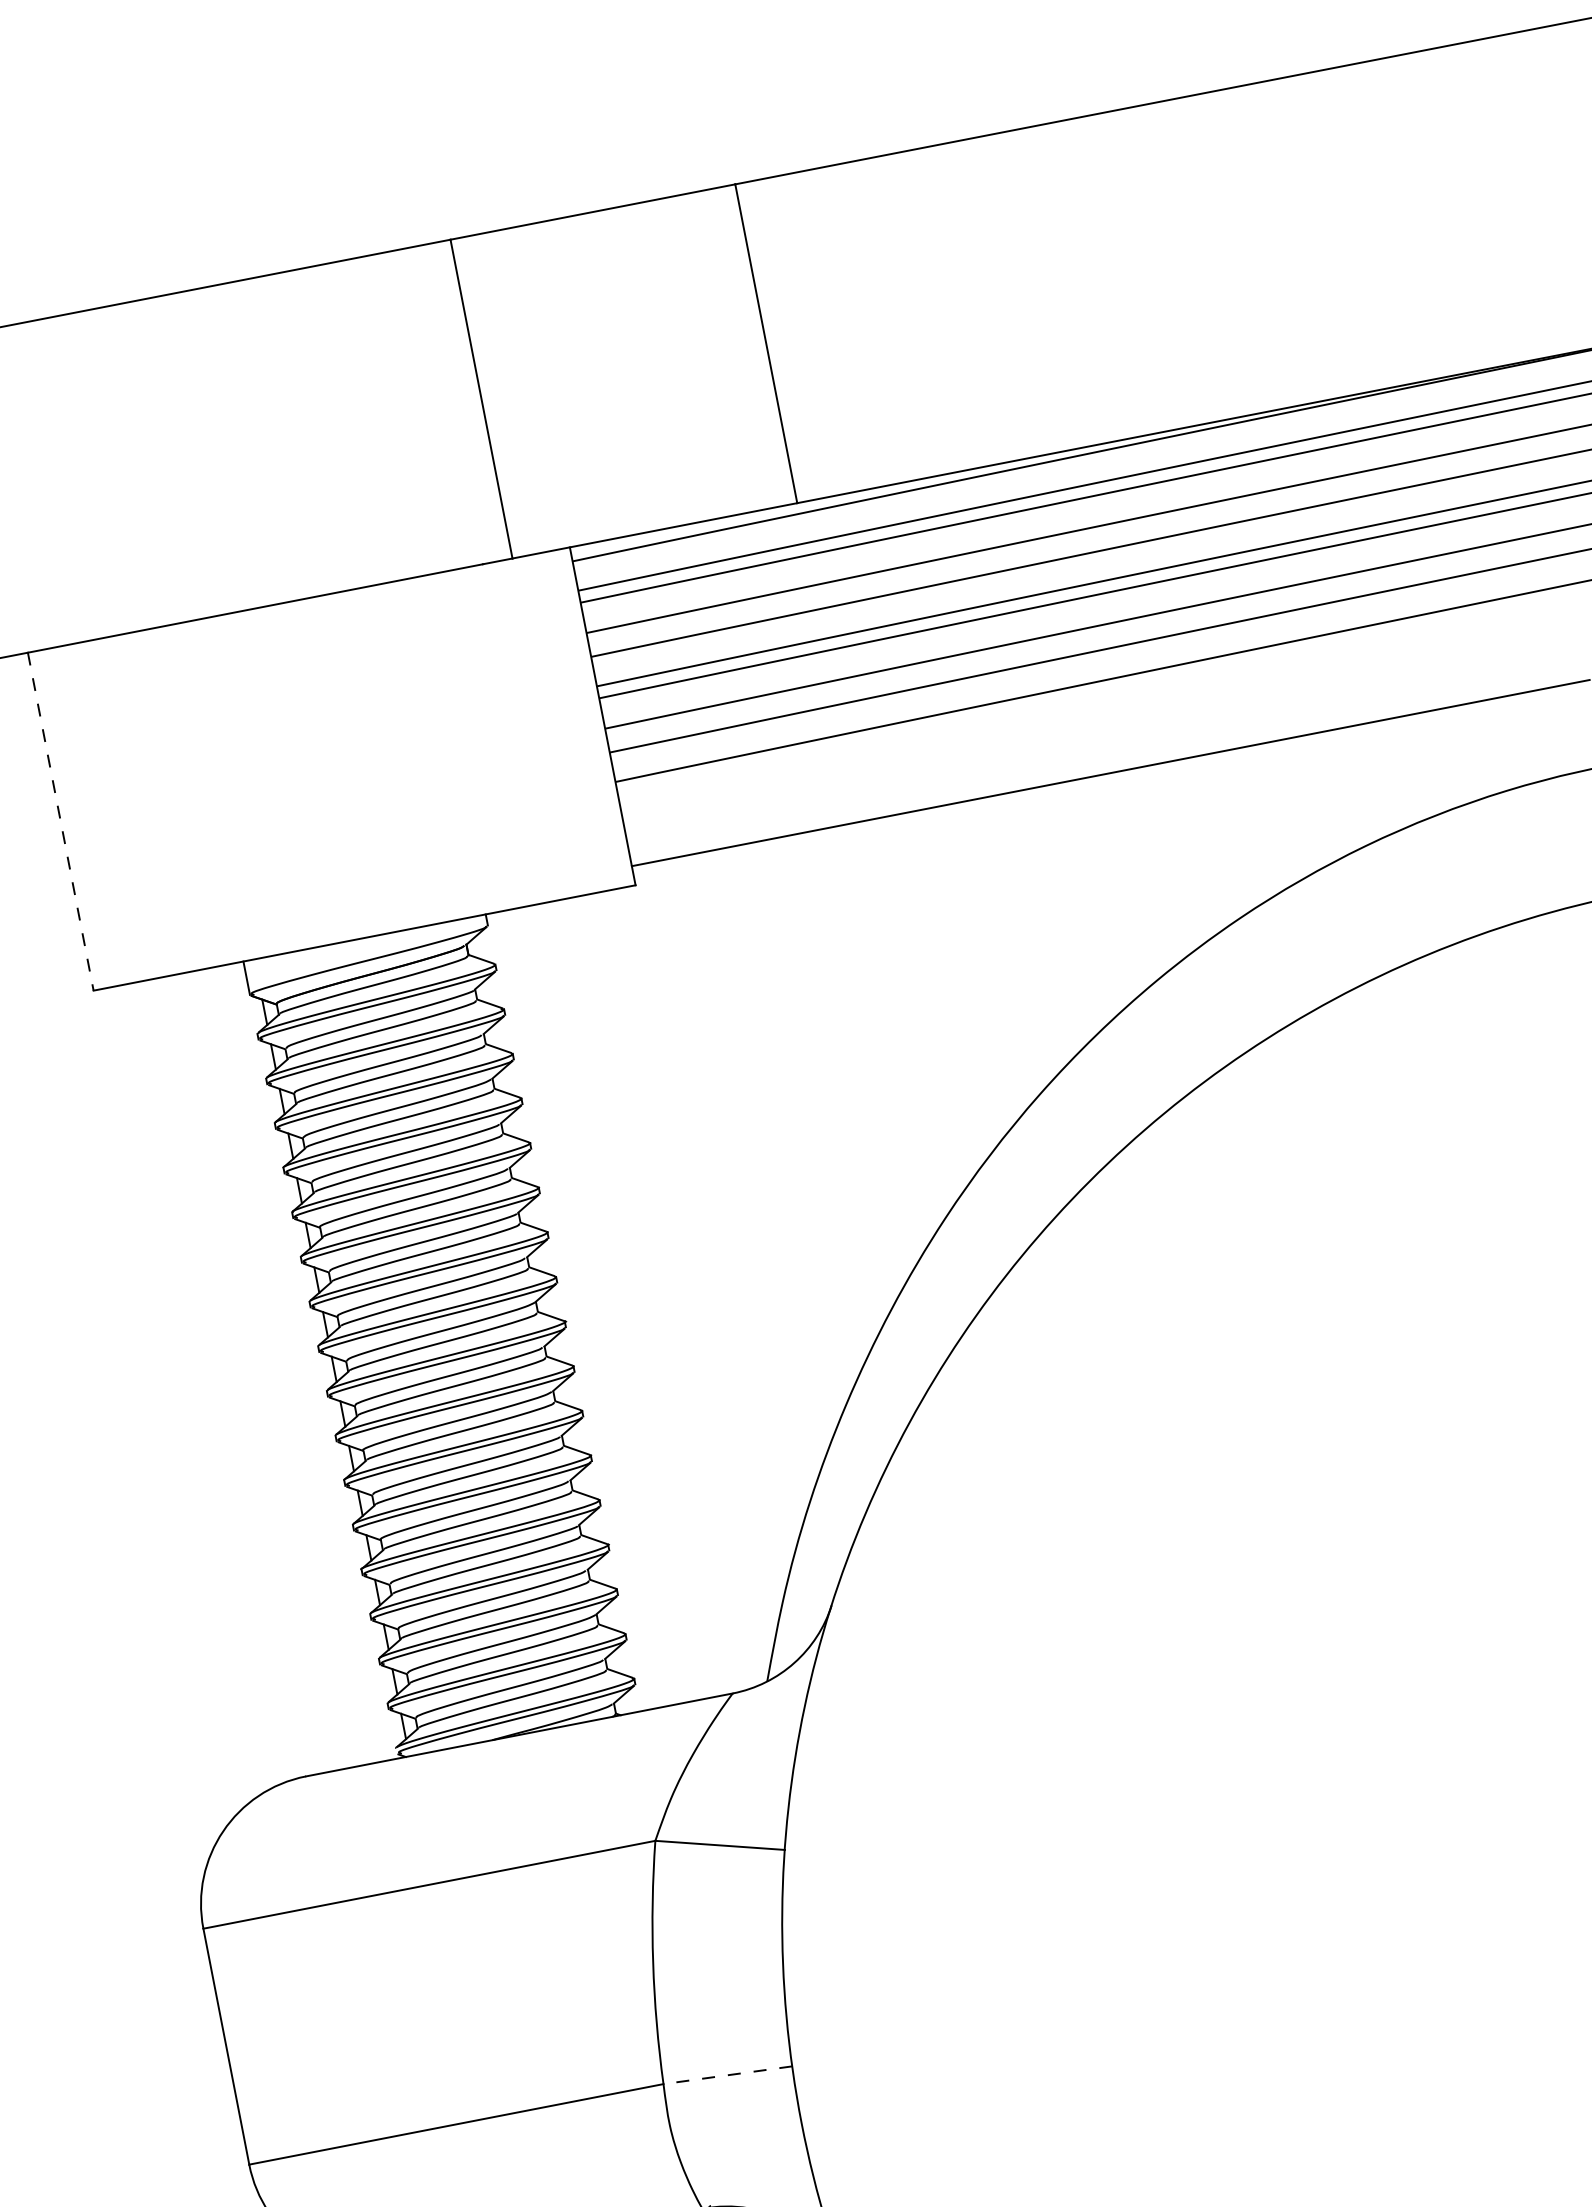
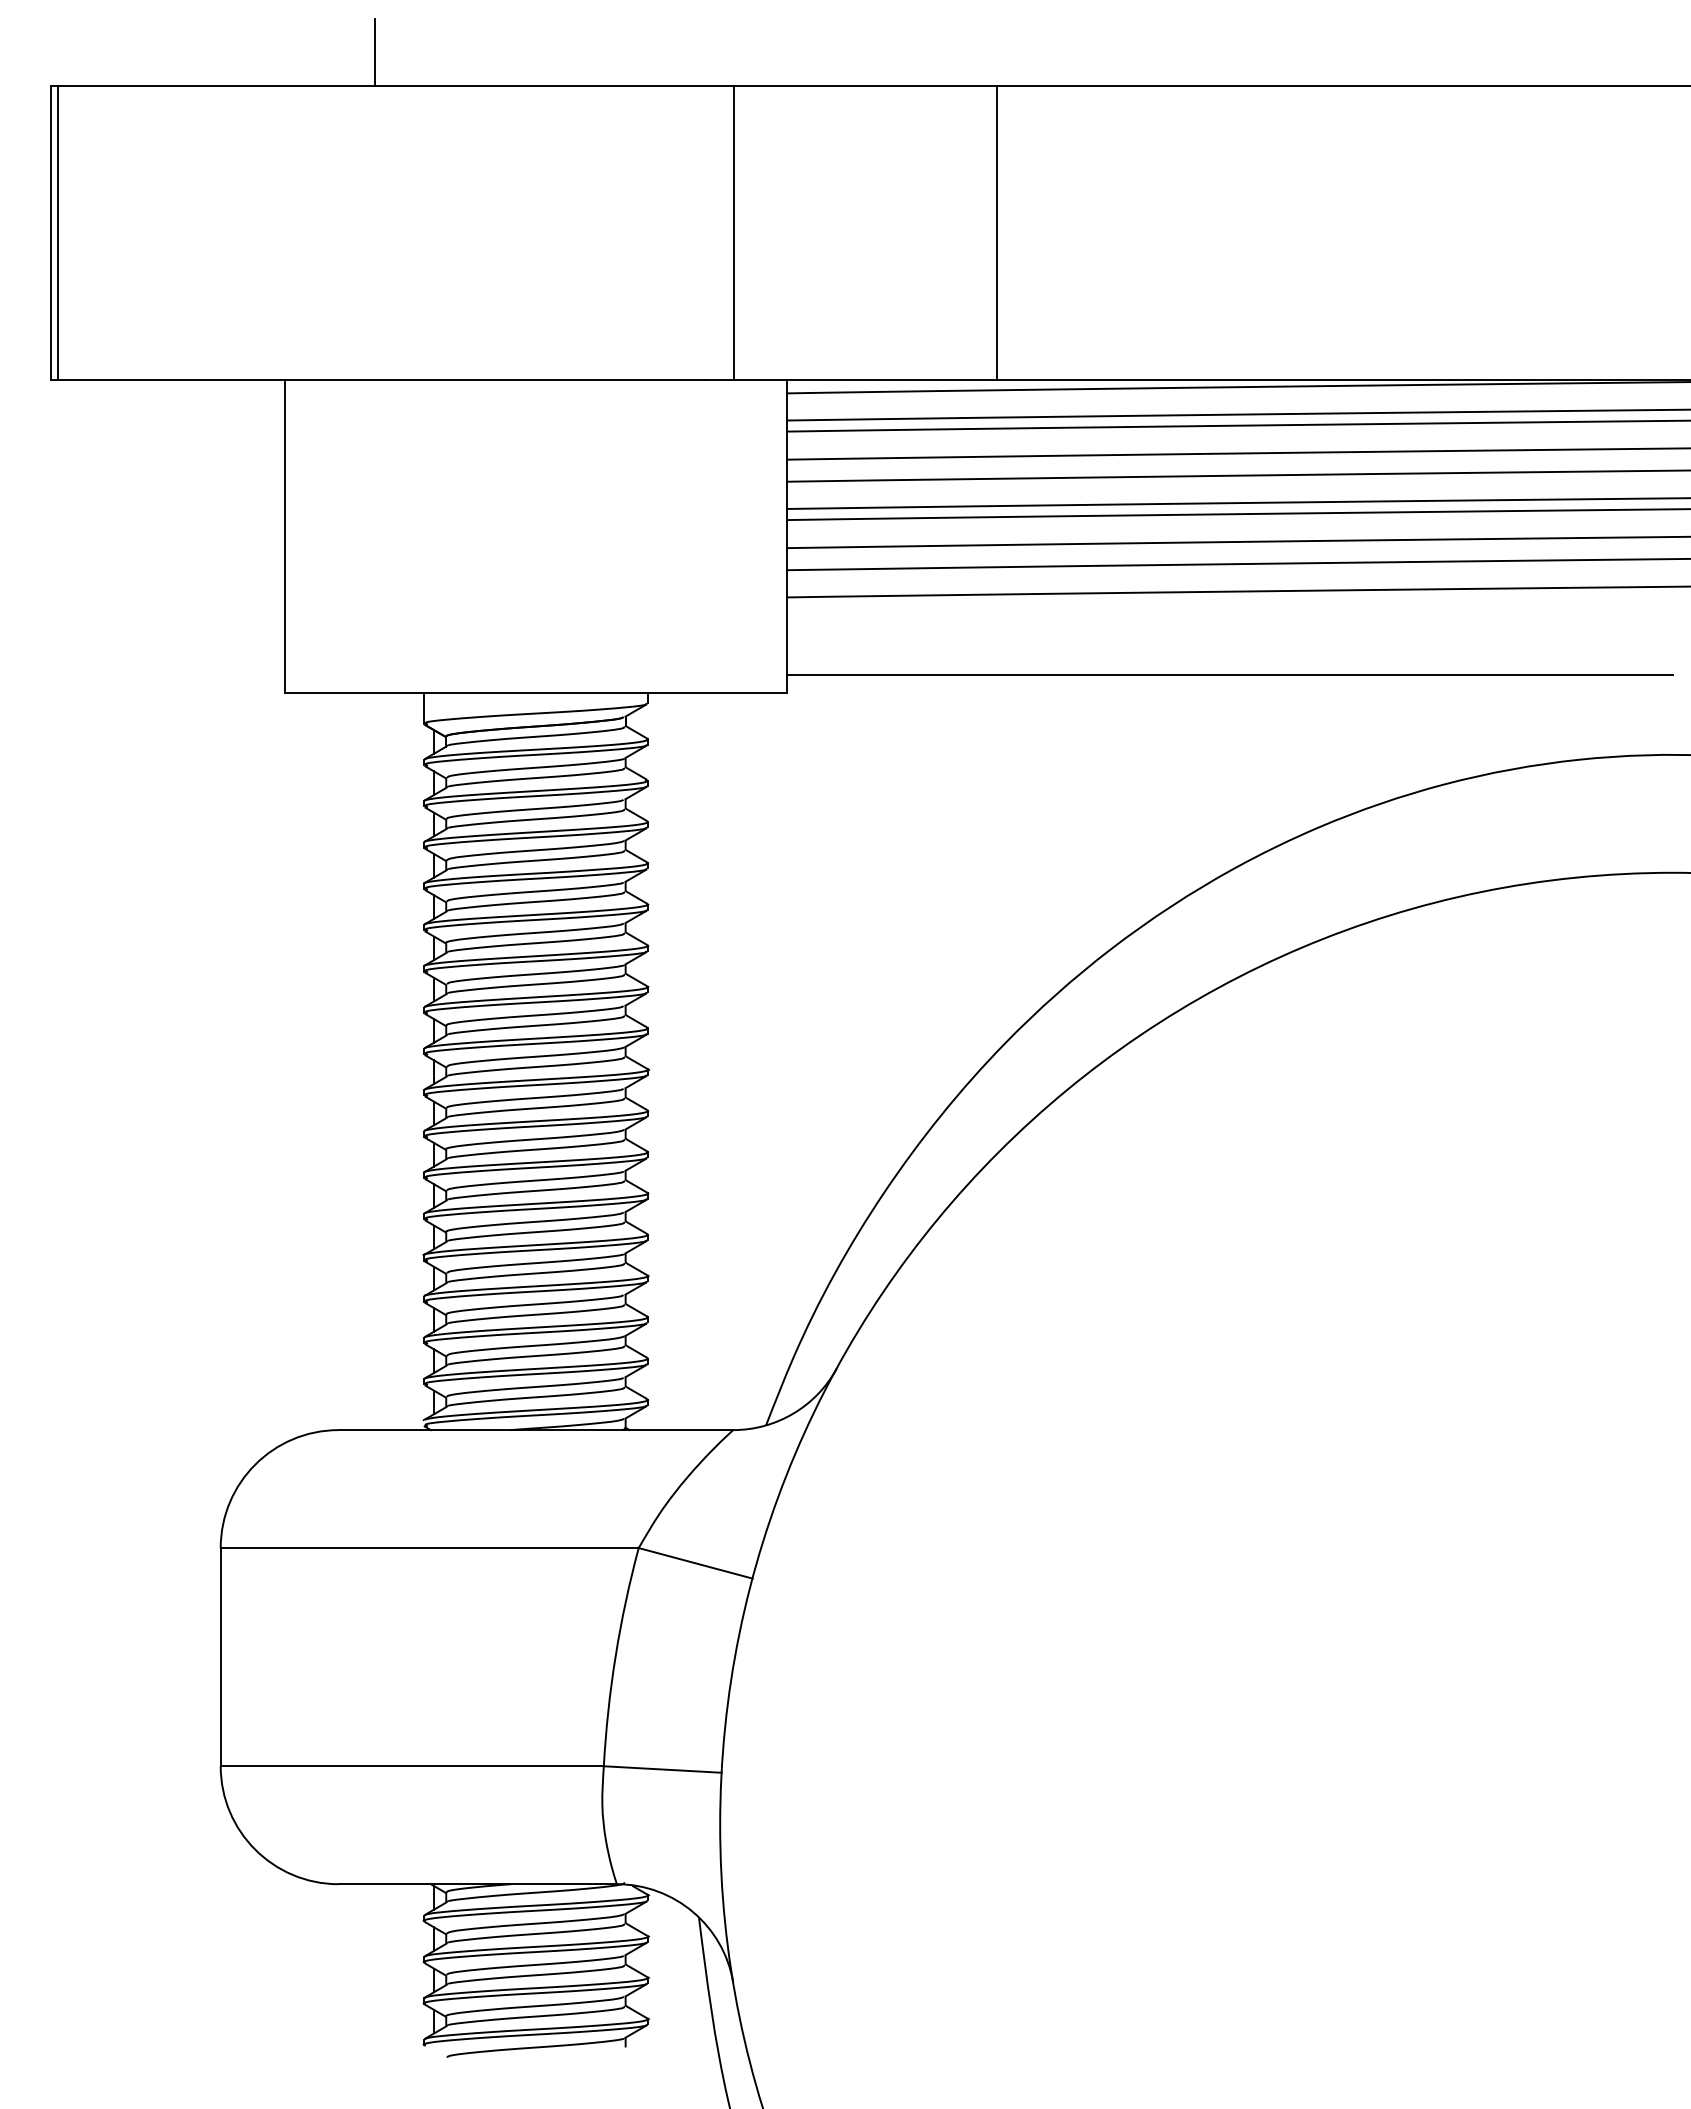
line: (56, 279) -> (375, 52), added
line: (61, 822) -> (285, 537), dashed -> solid
line: (727, 2075) -> (662, 1769), dashed -> solid

